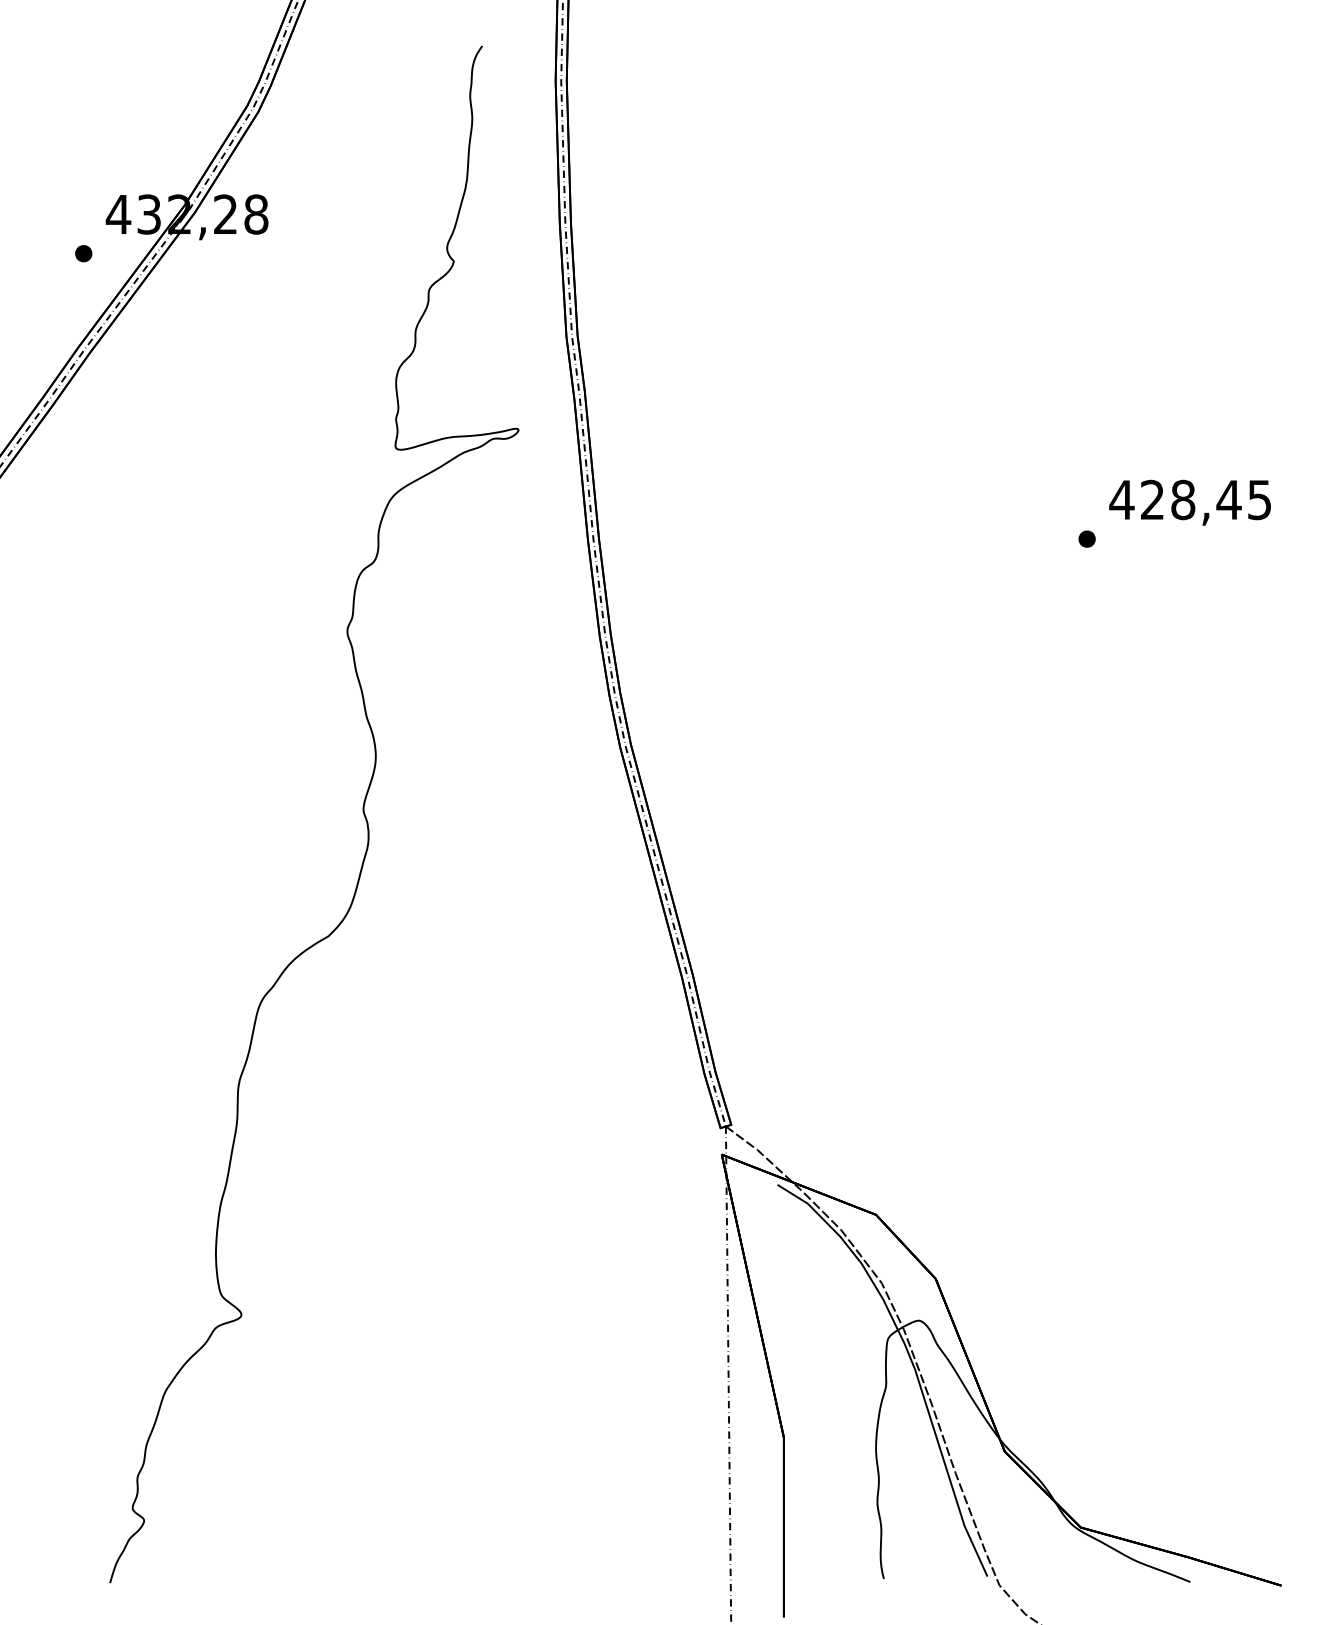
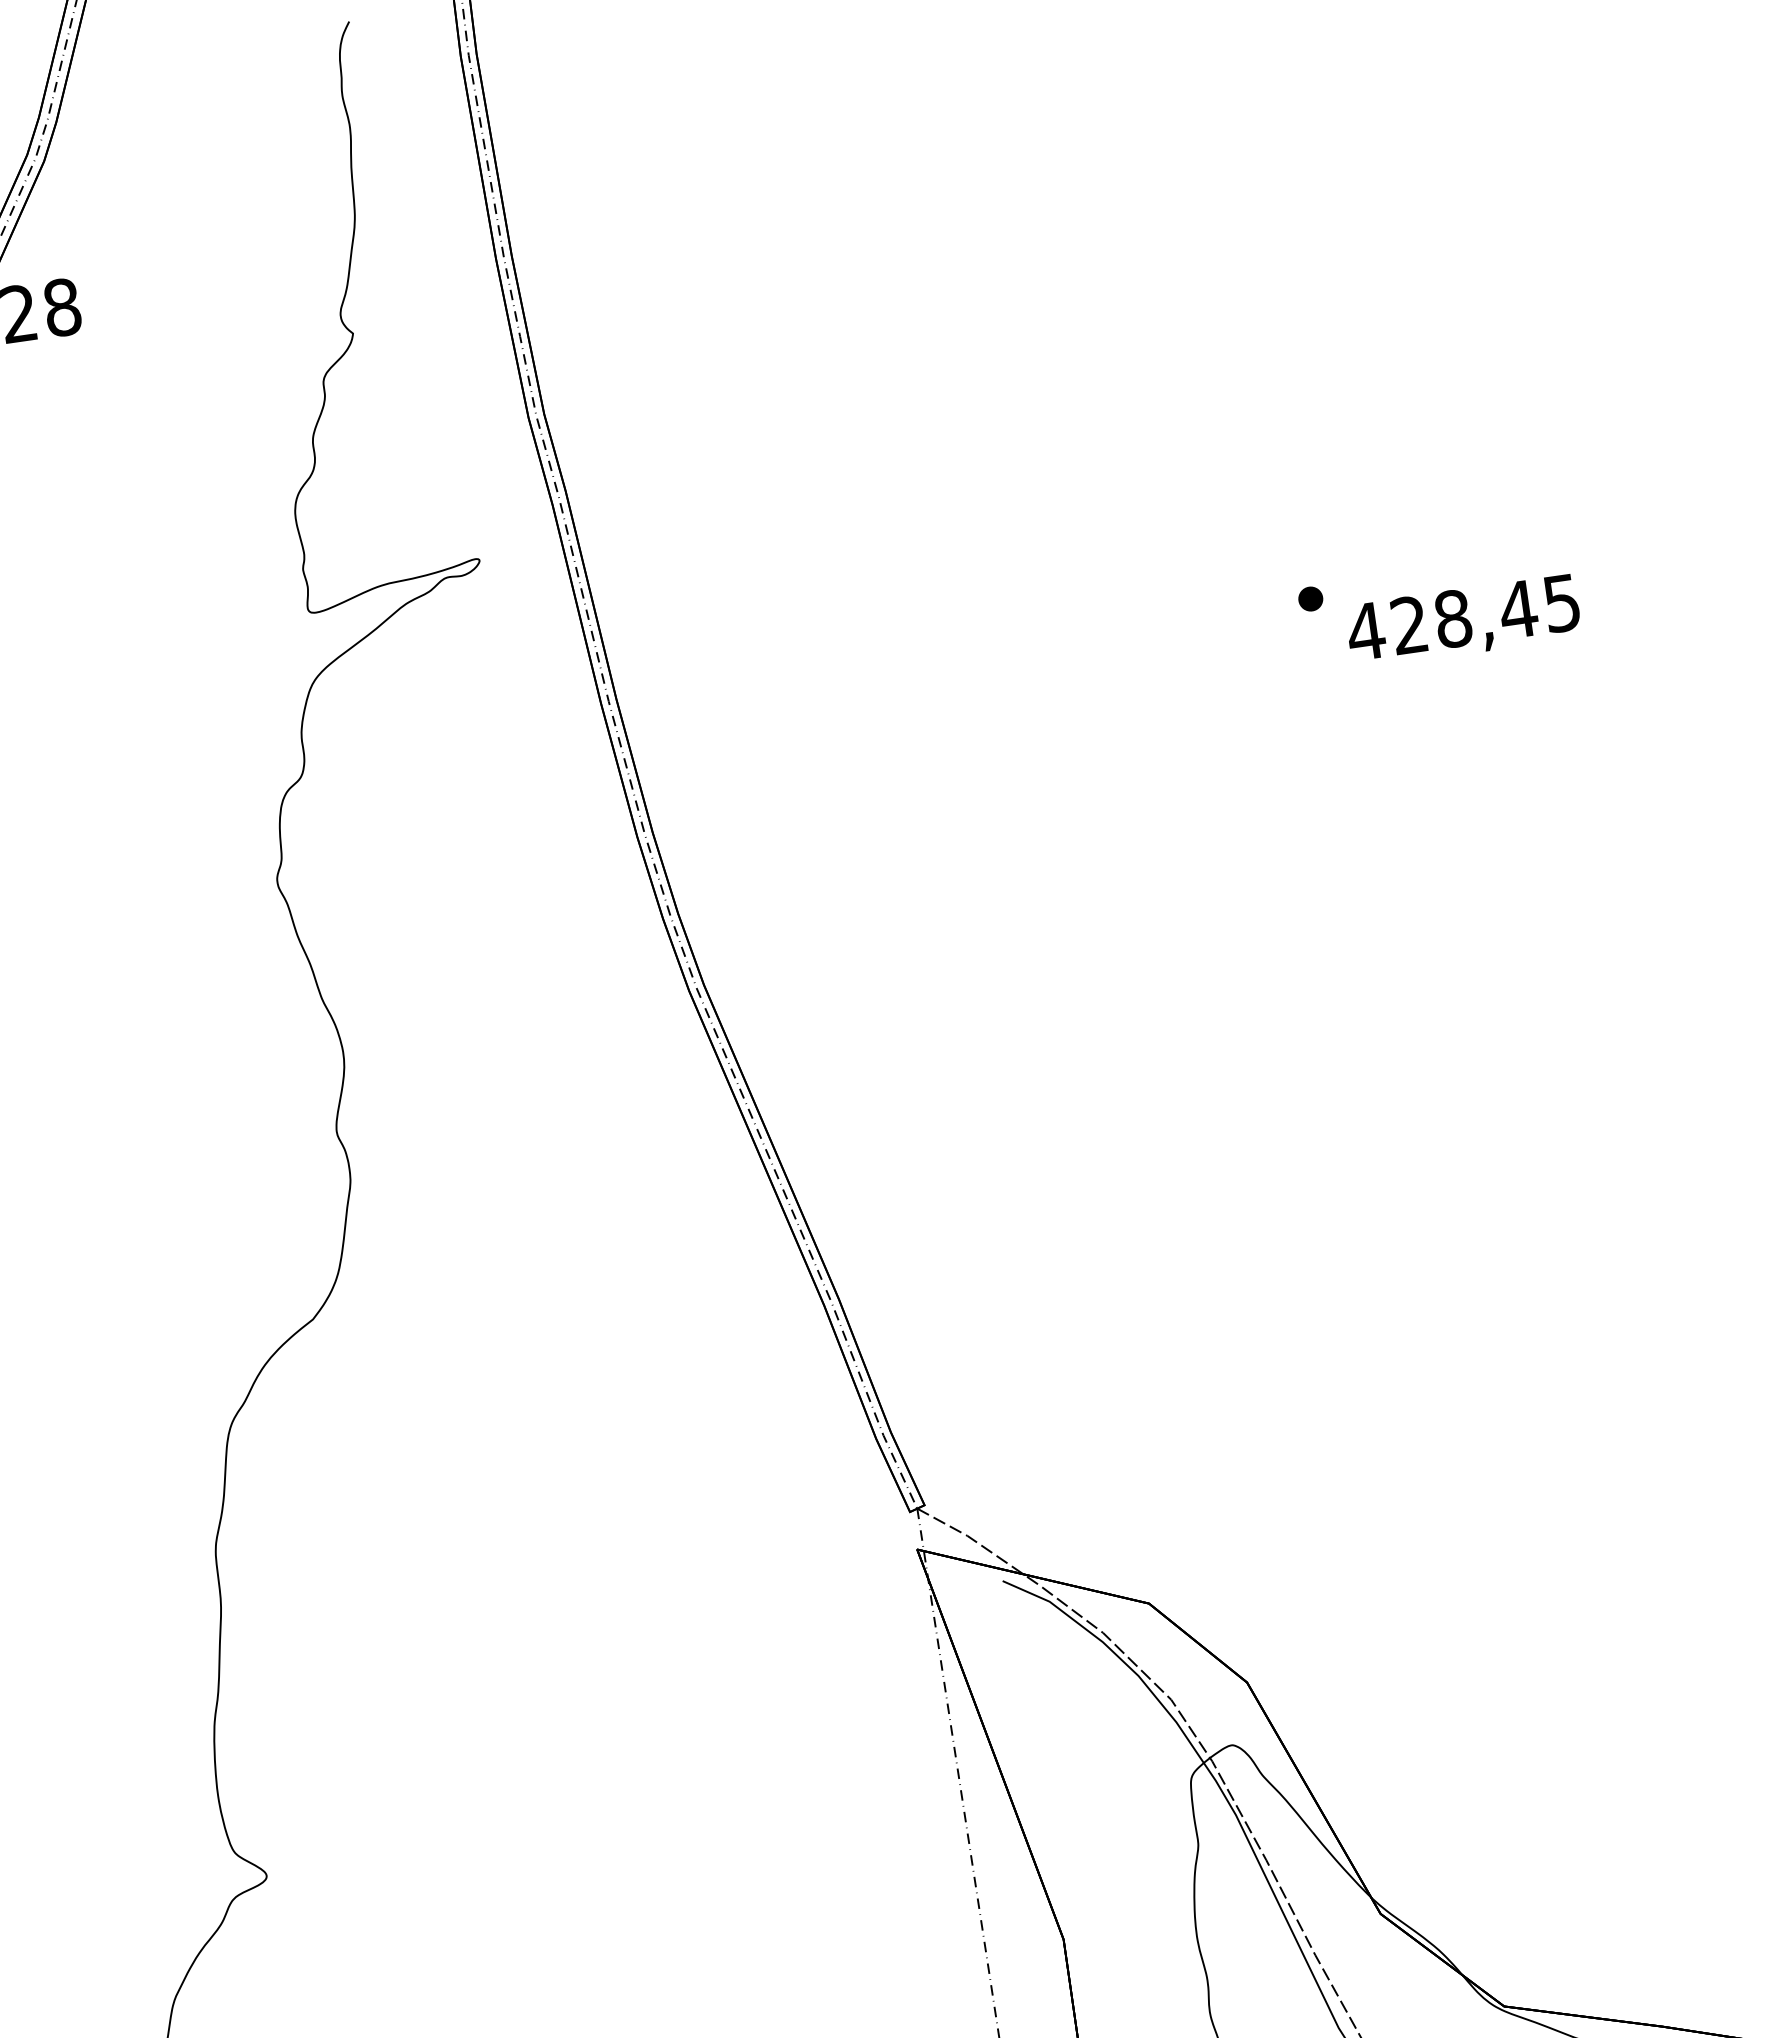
text: (1189, 502) -> (1462, 621), moved

